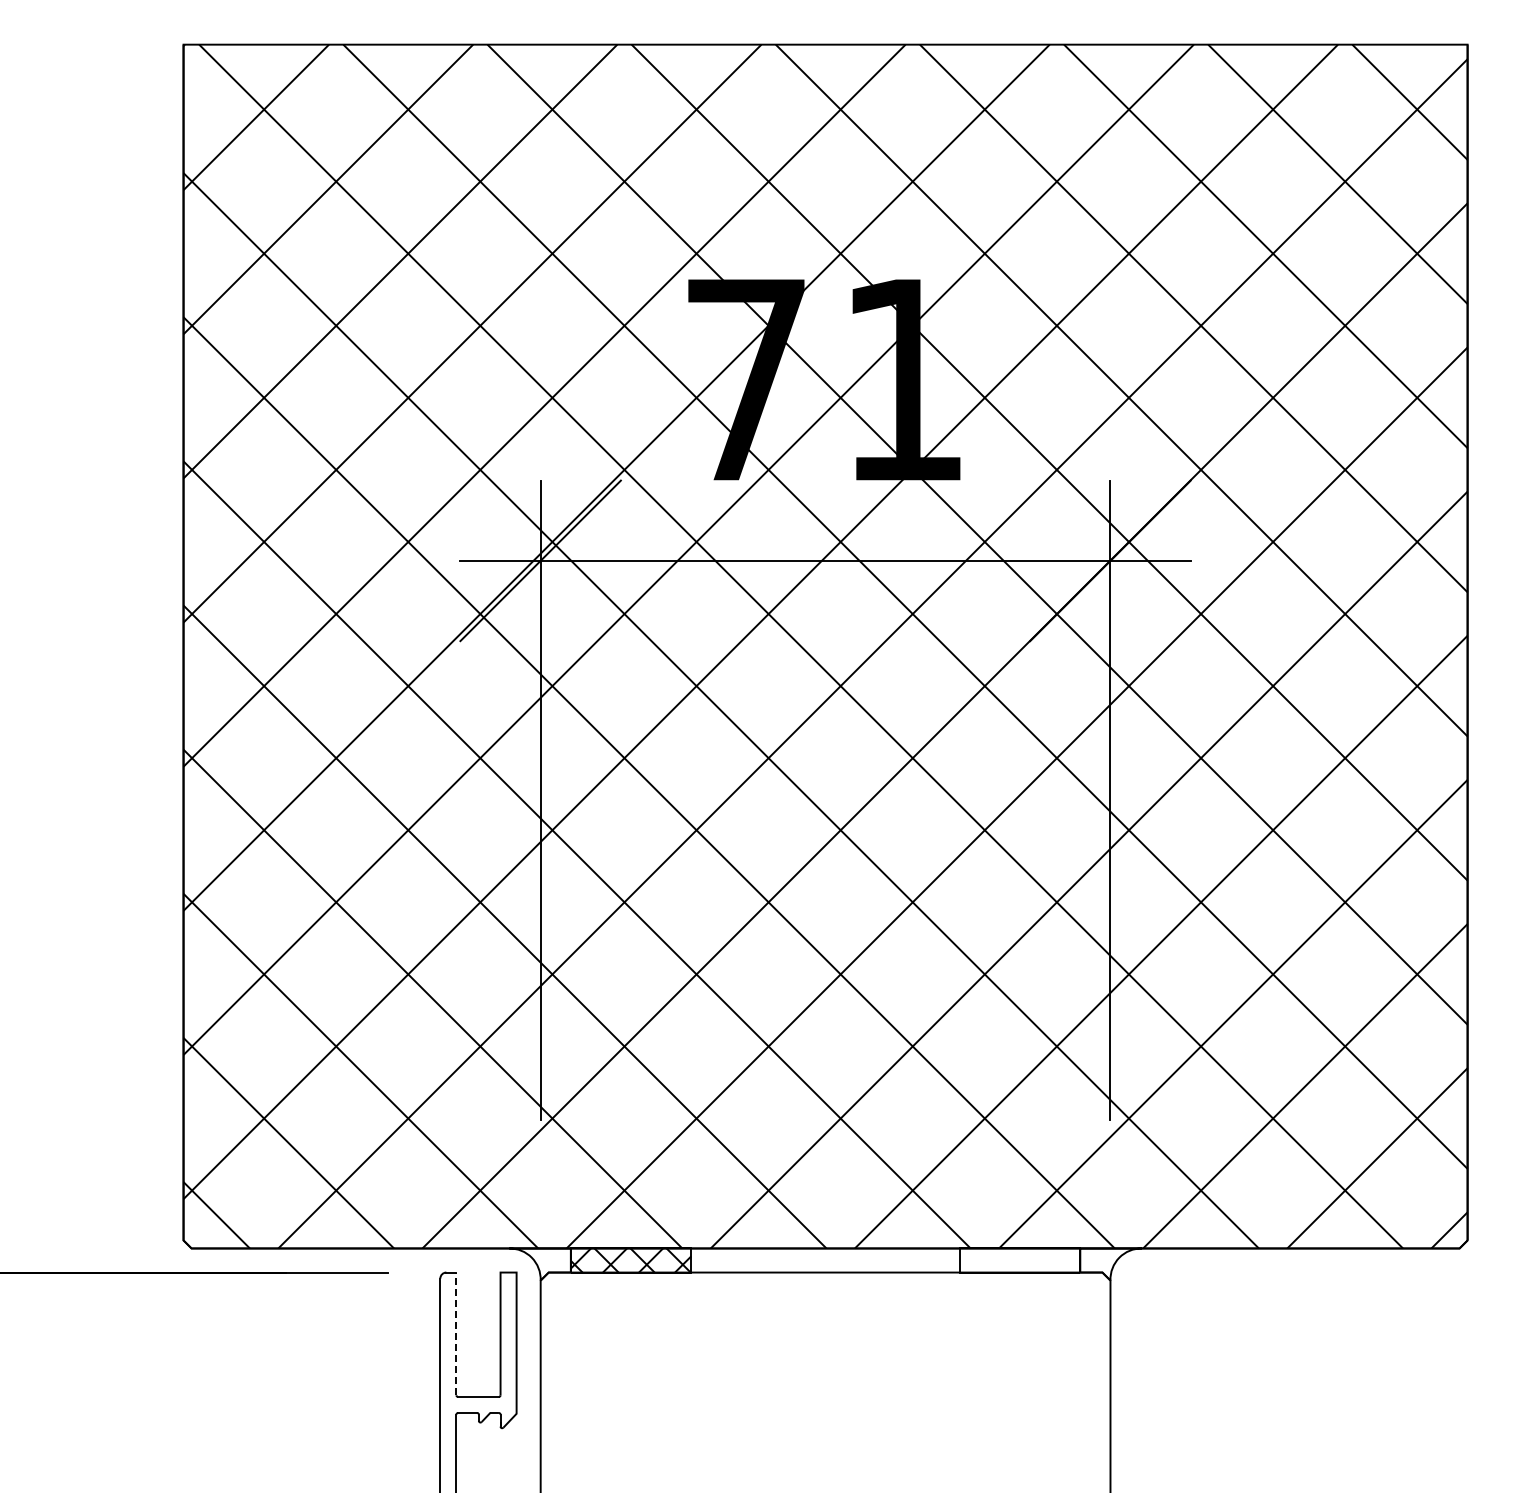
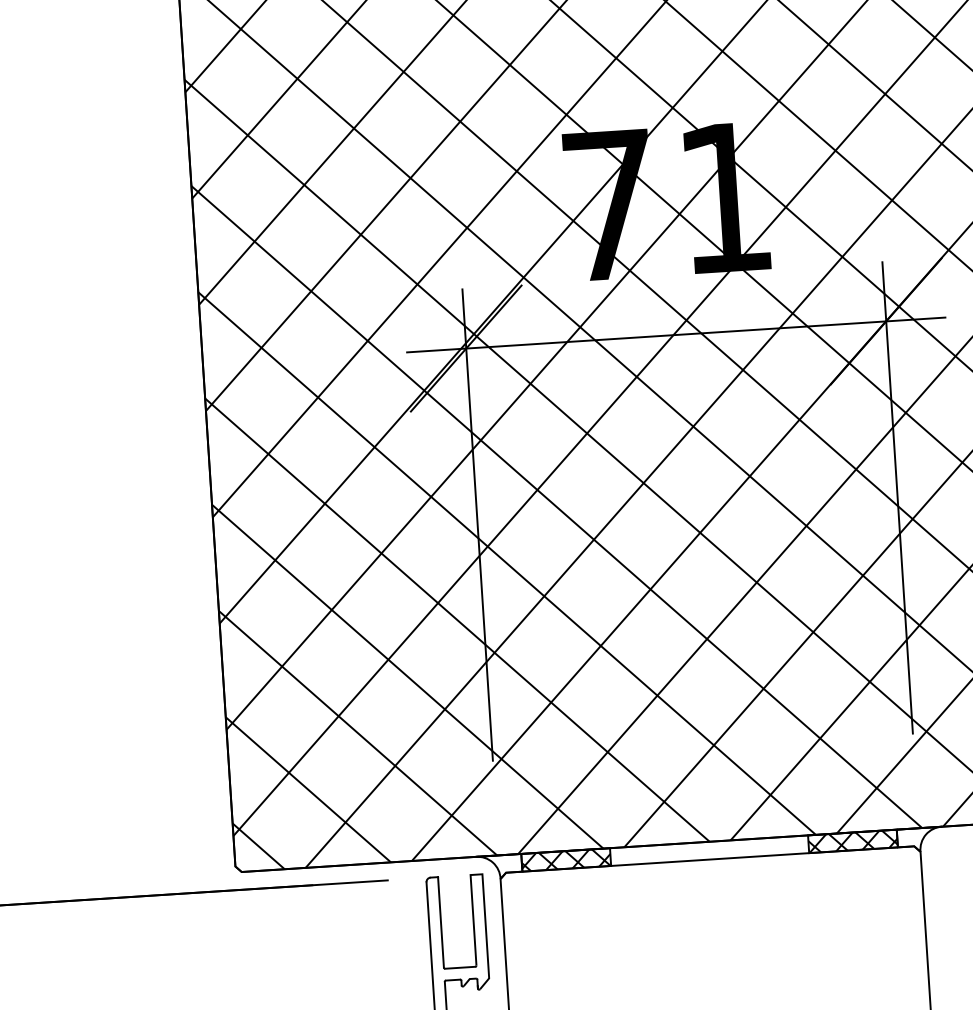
hatch: (1019, 1260) -> (852, 841), added
line: (456, 1333) -> (441, 922), dashed -> solid

